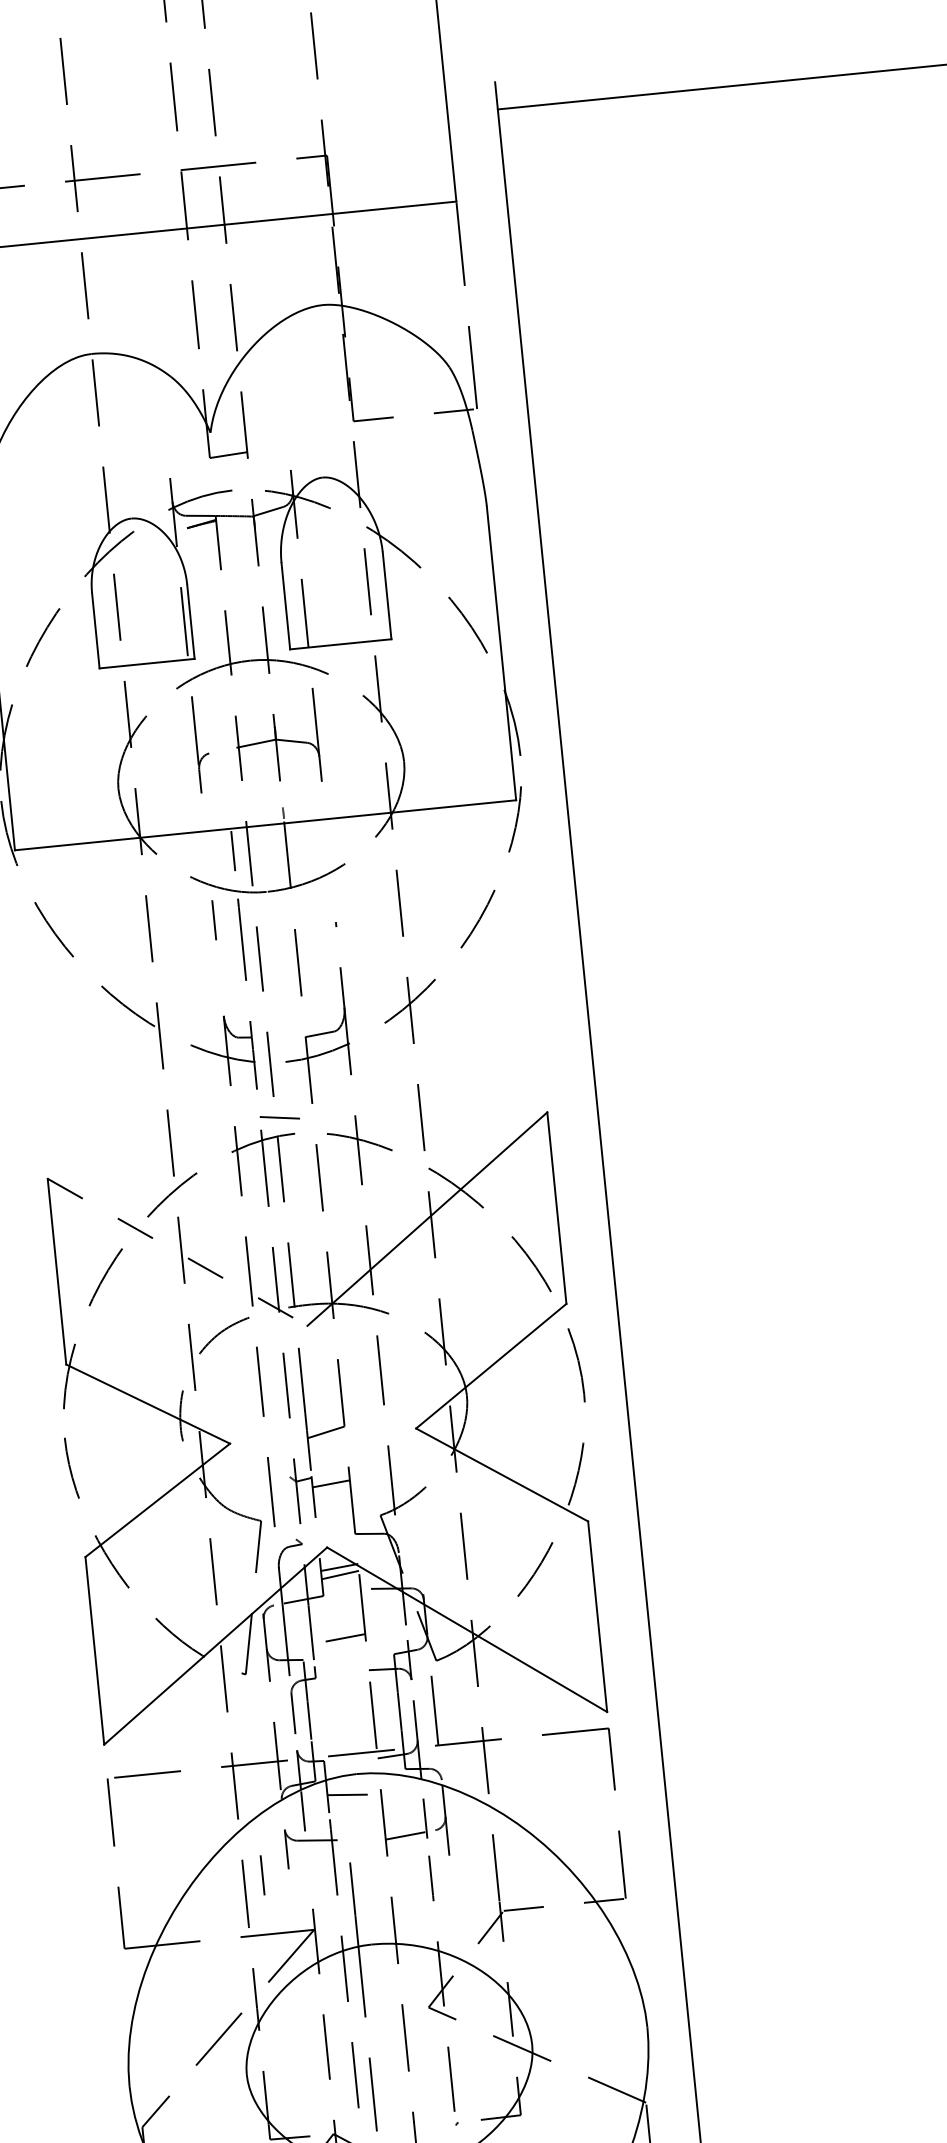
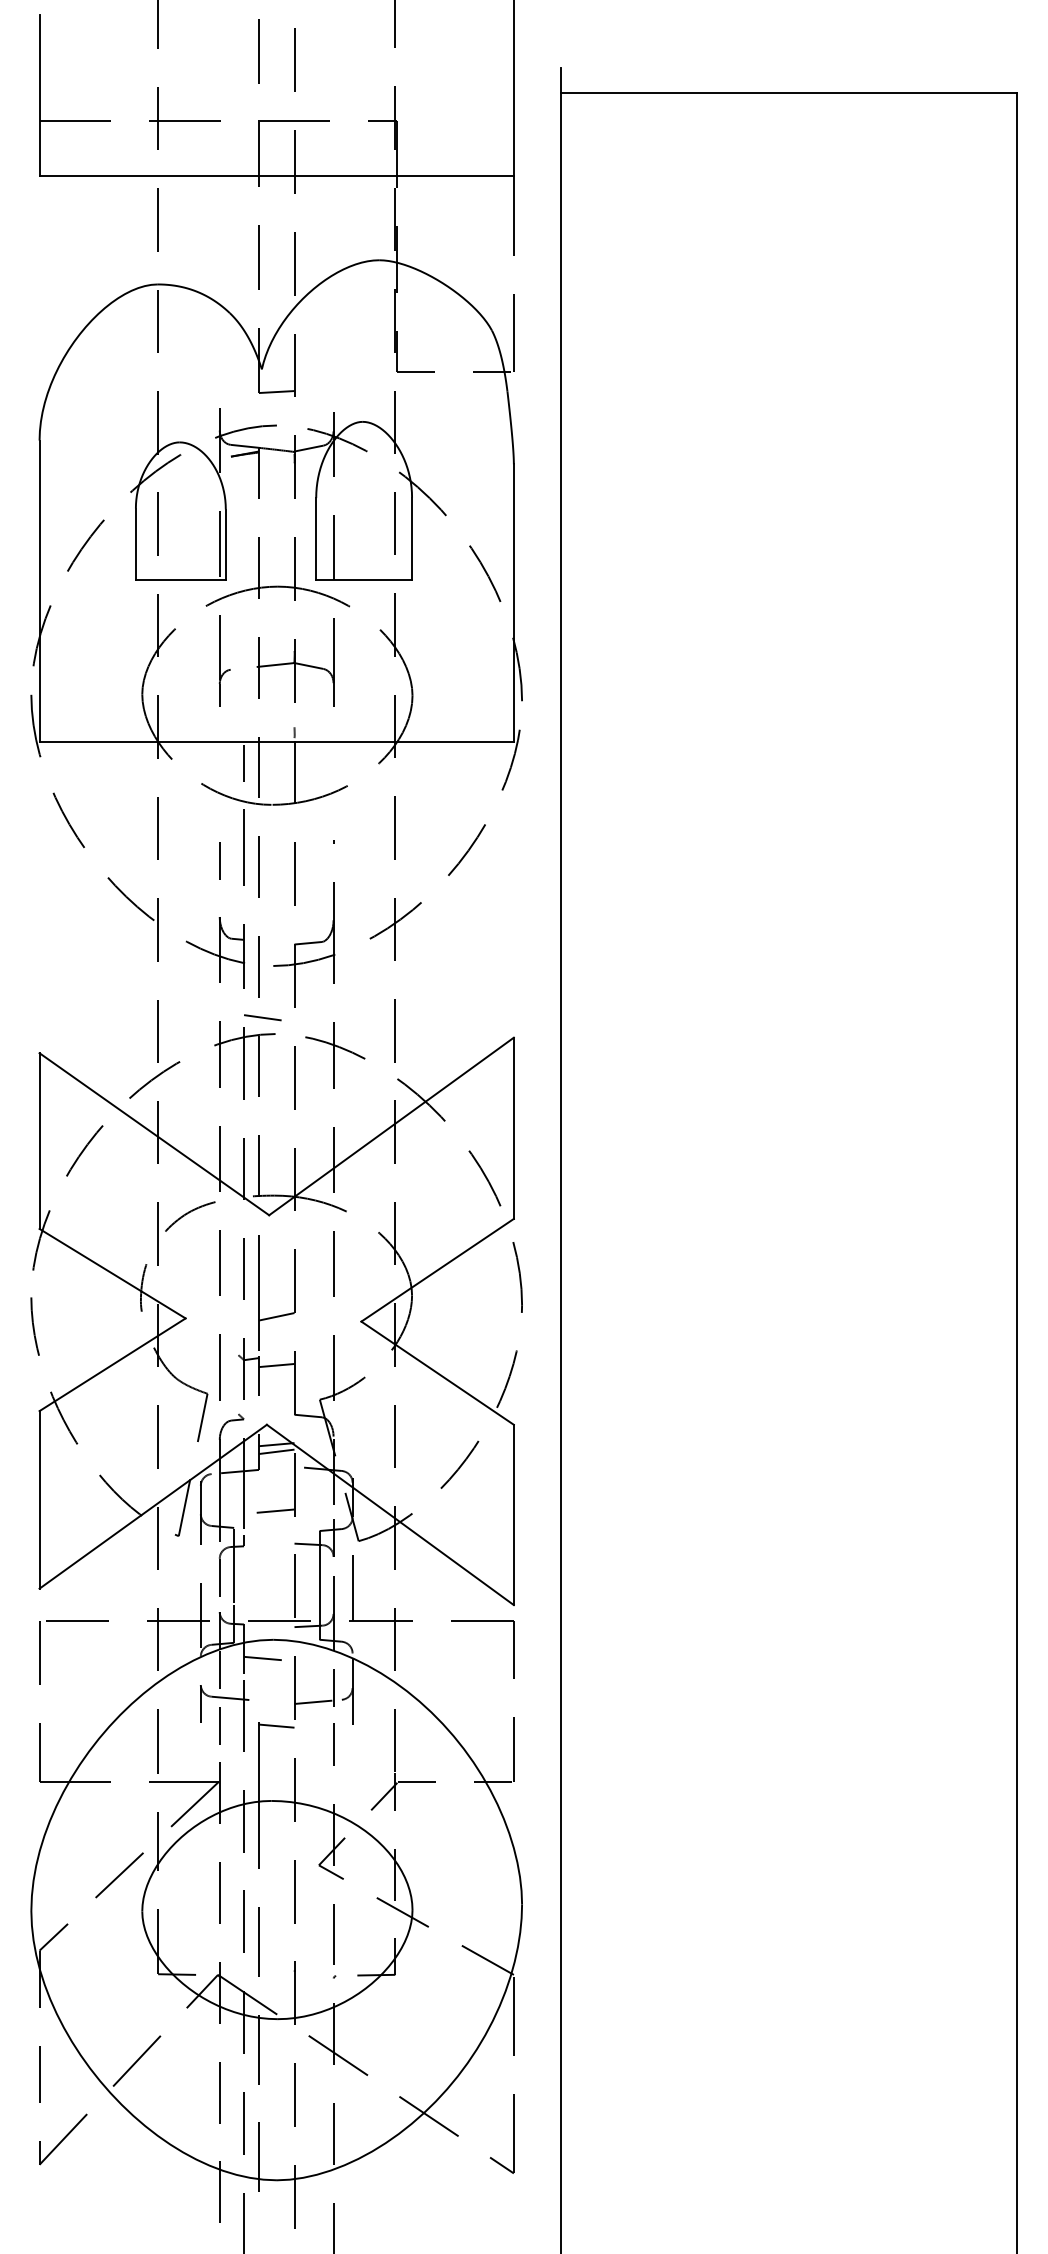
line: (213, 920) -> (219, 860), moved
line: (177, 1252) -> (154, 1134), dashed -> solid
line: (369, 1864) -> (276, 1725), added
line: (262, 1874) -> (219, 1725), moved

